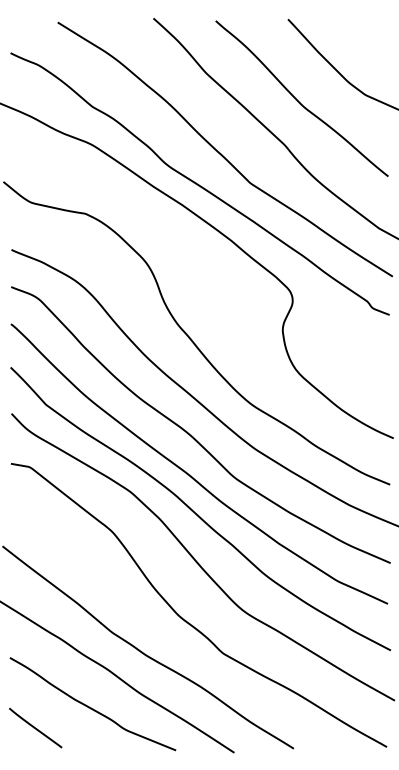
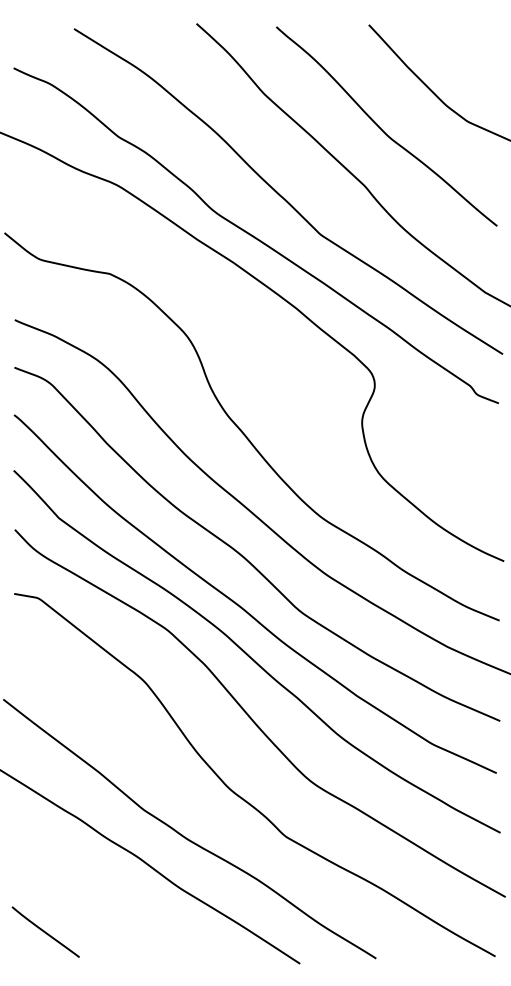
curve: (90, 707) -> (116, 905), removed

